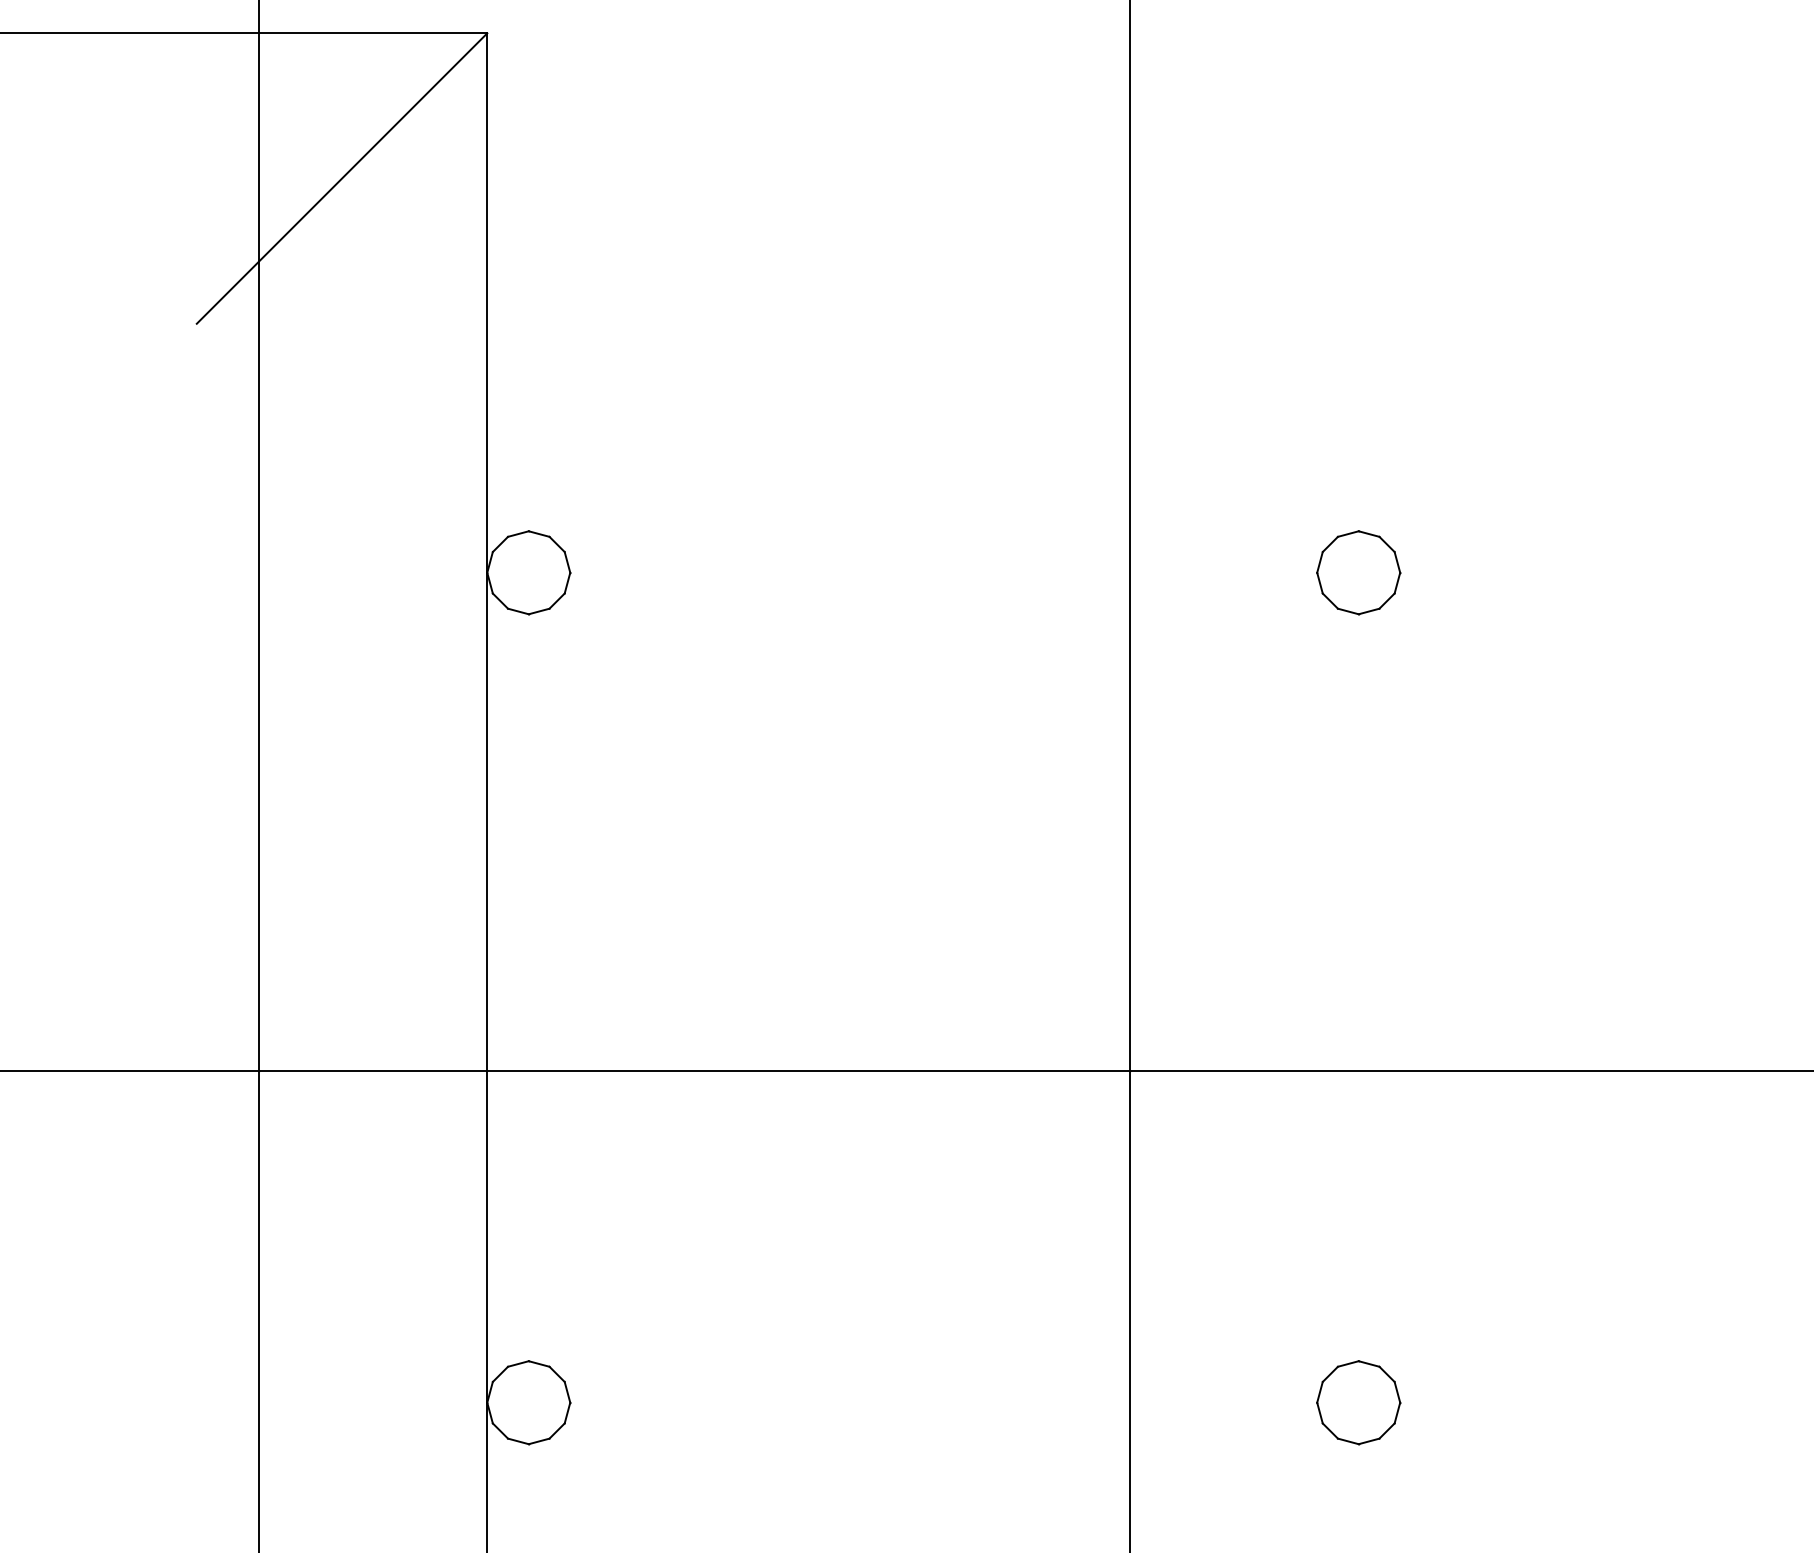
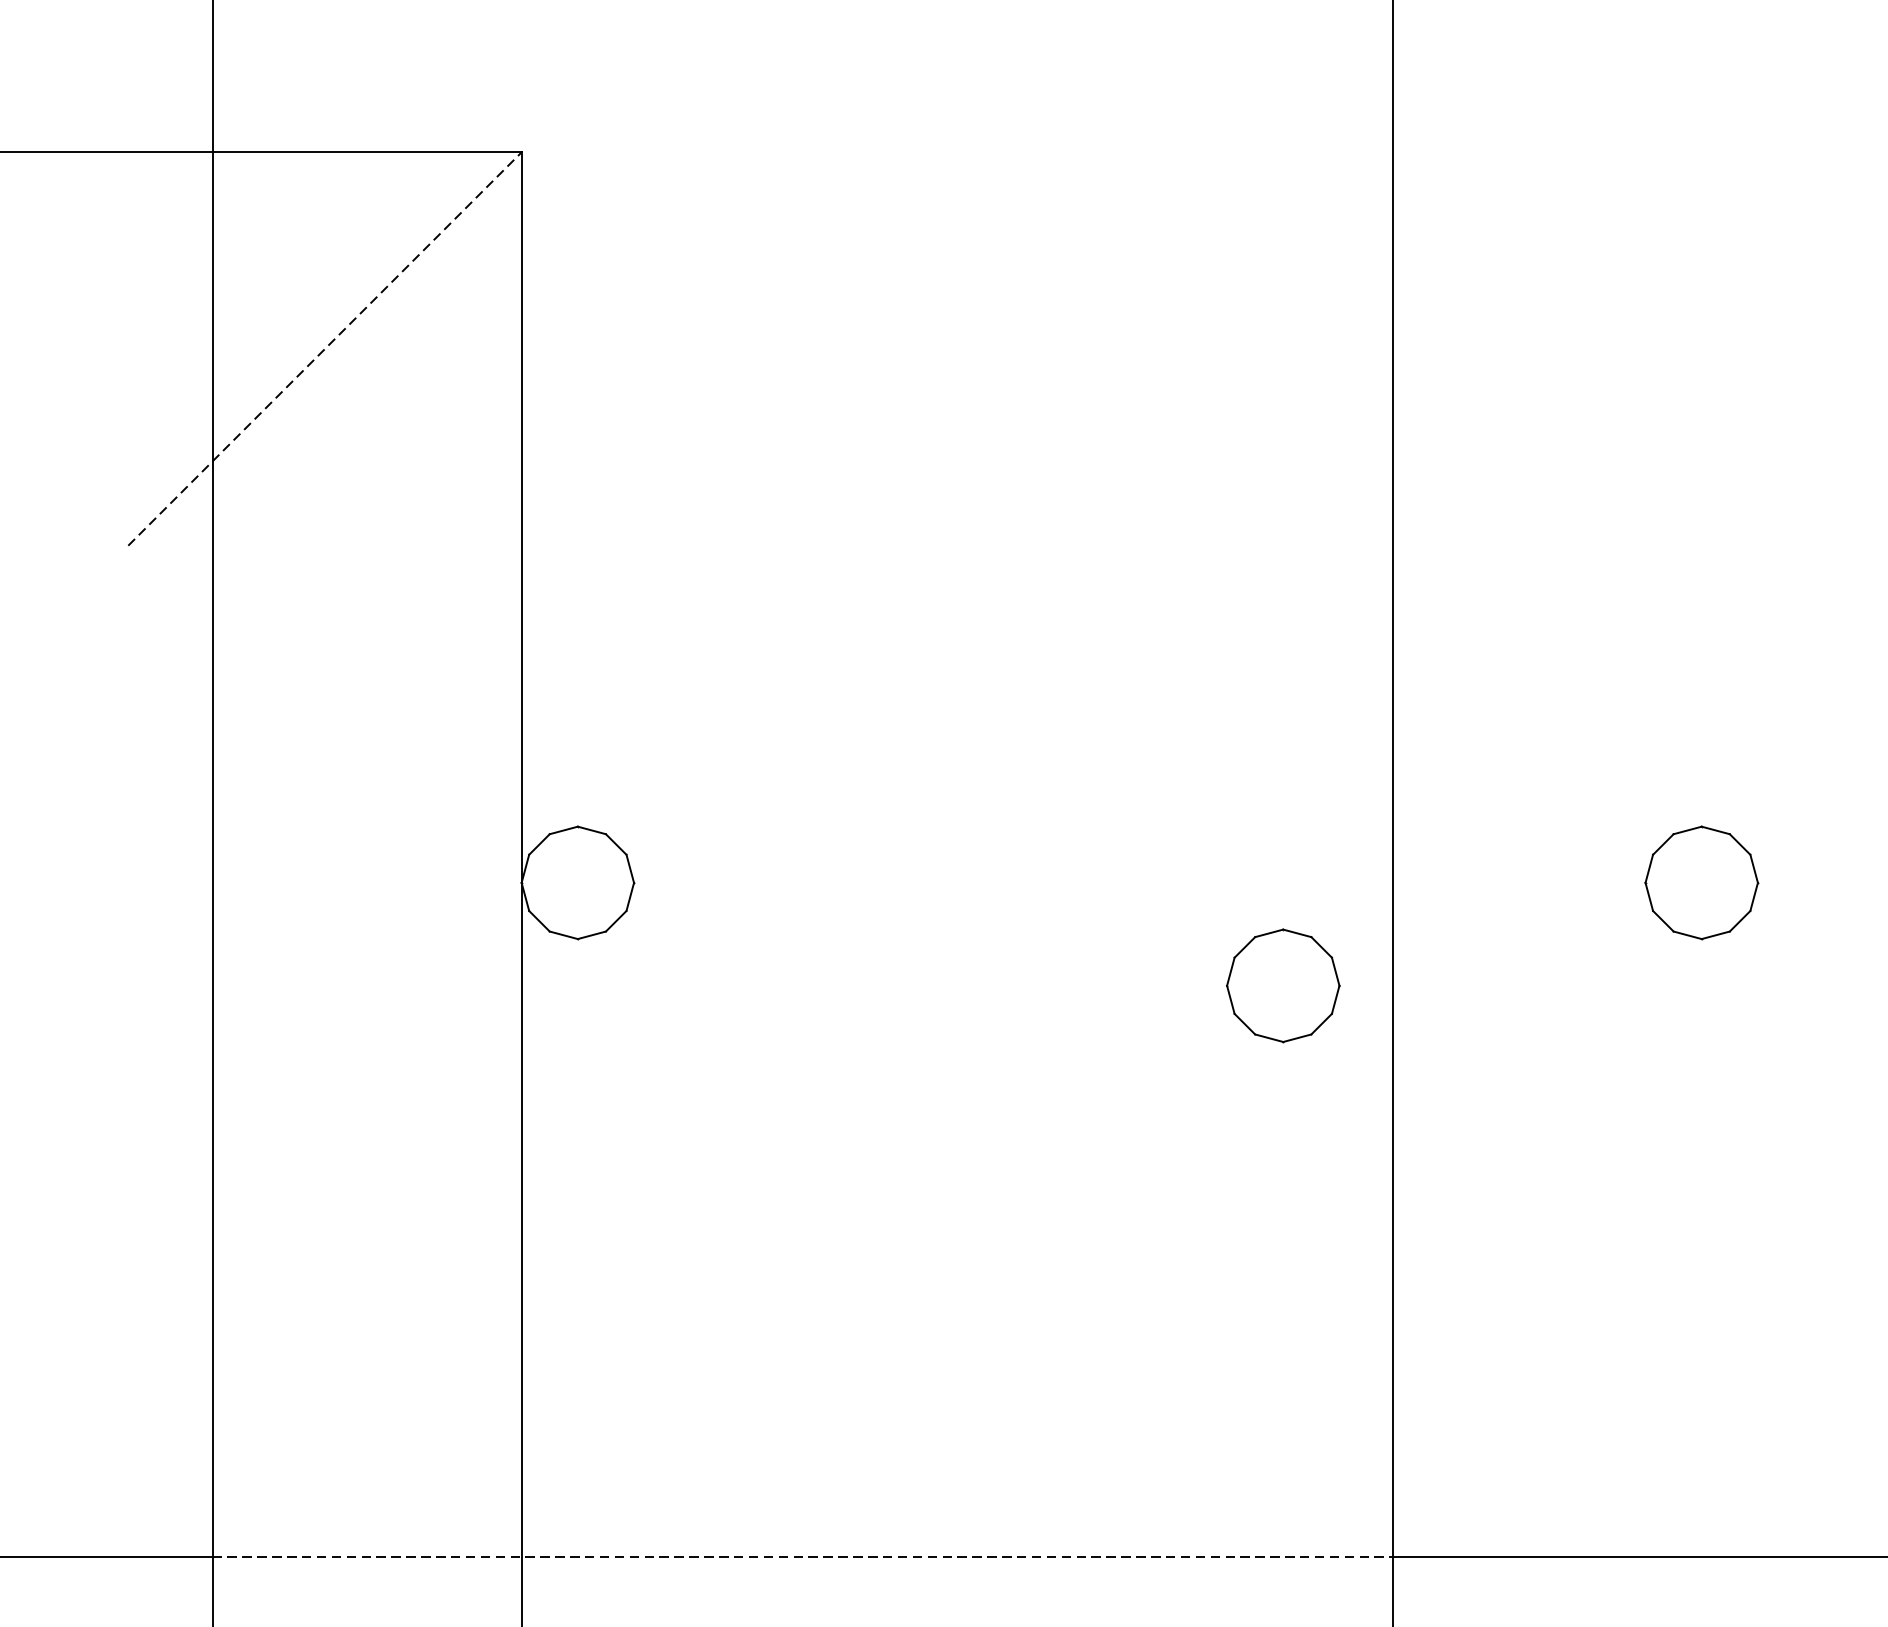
line: (342, 178) -> (325, 348), solid -> dashed
part: (1049, 648) -> (1282, 985), added
line: (694, 1070) -> (802, 1556), solid -> dashed

